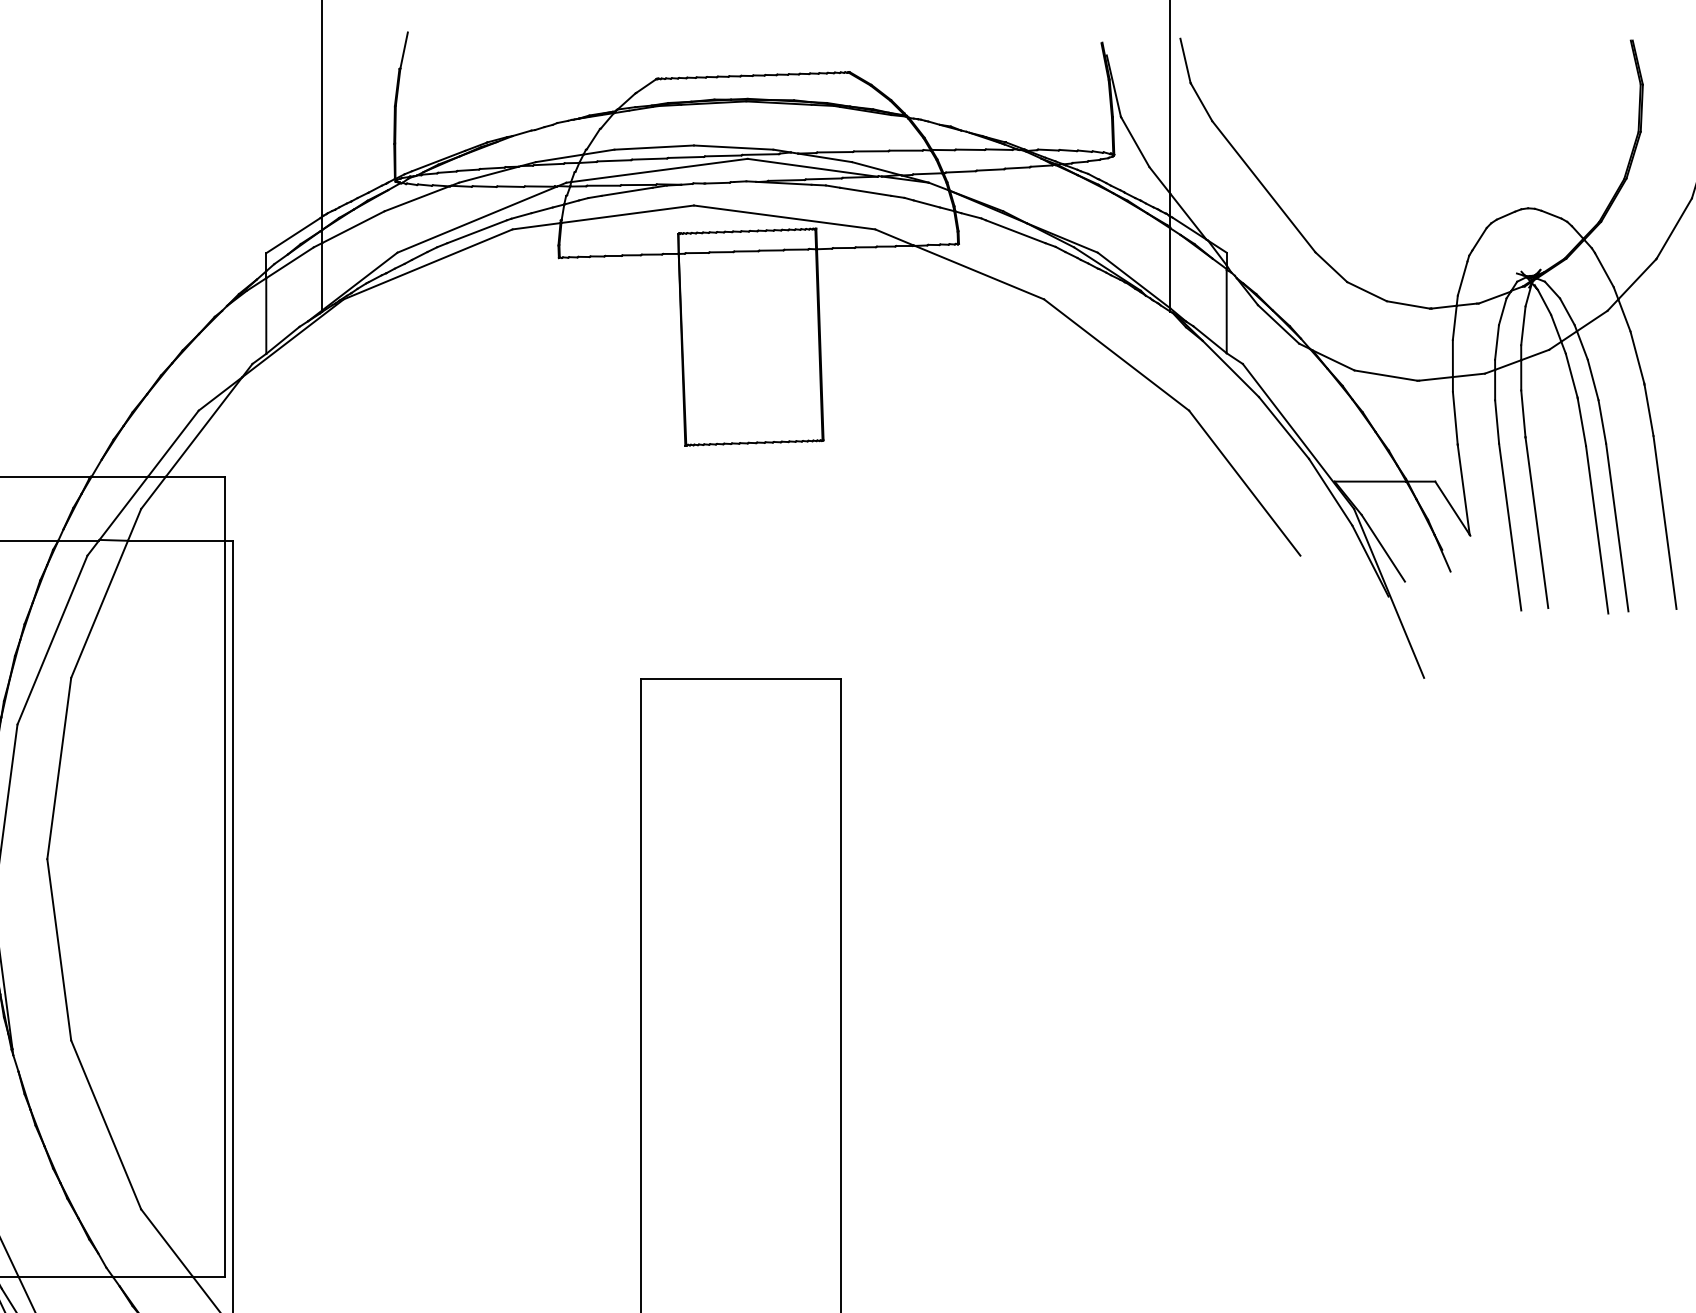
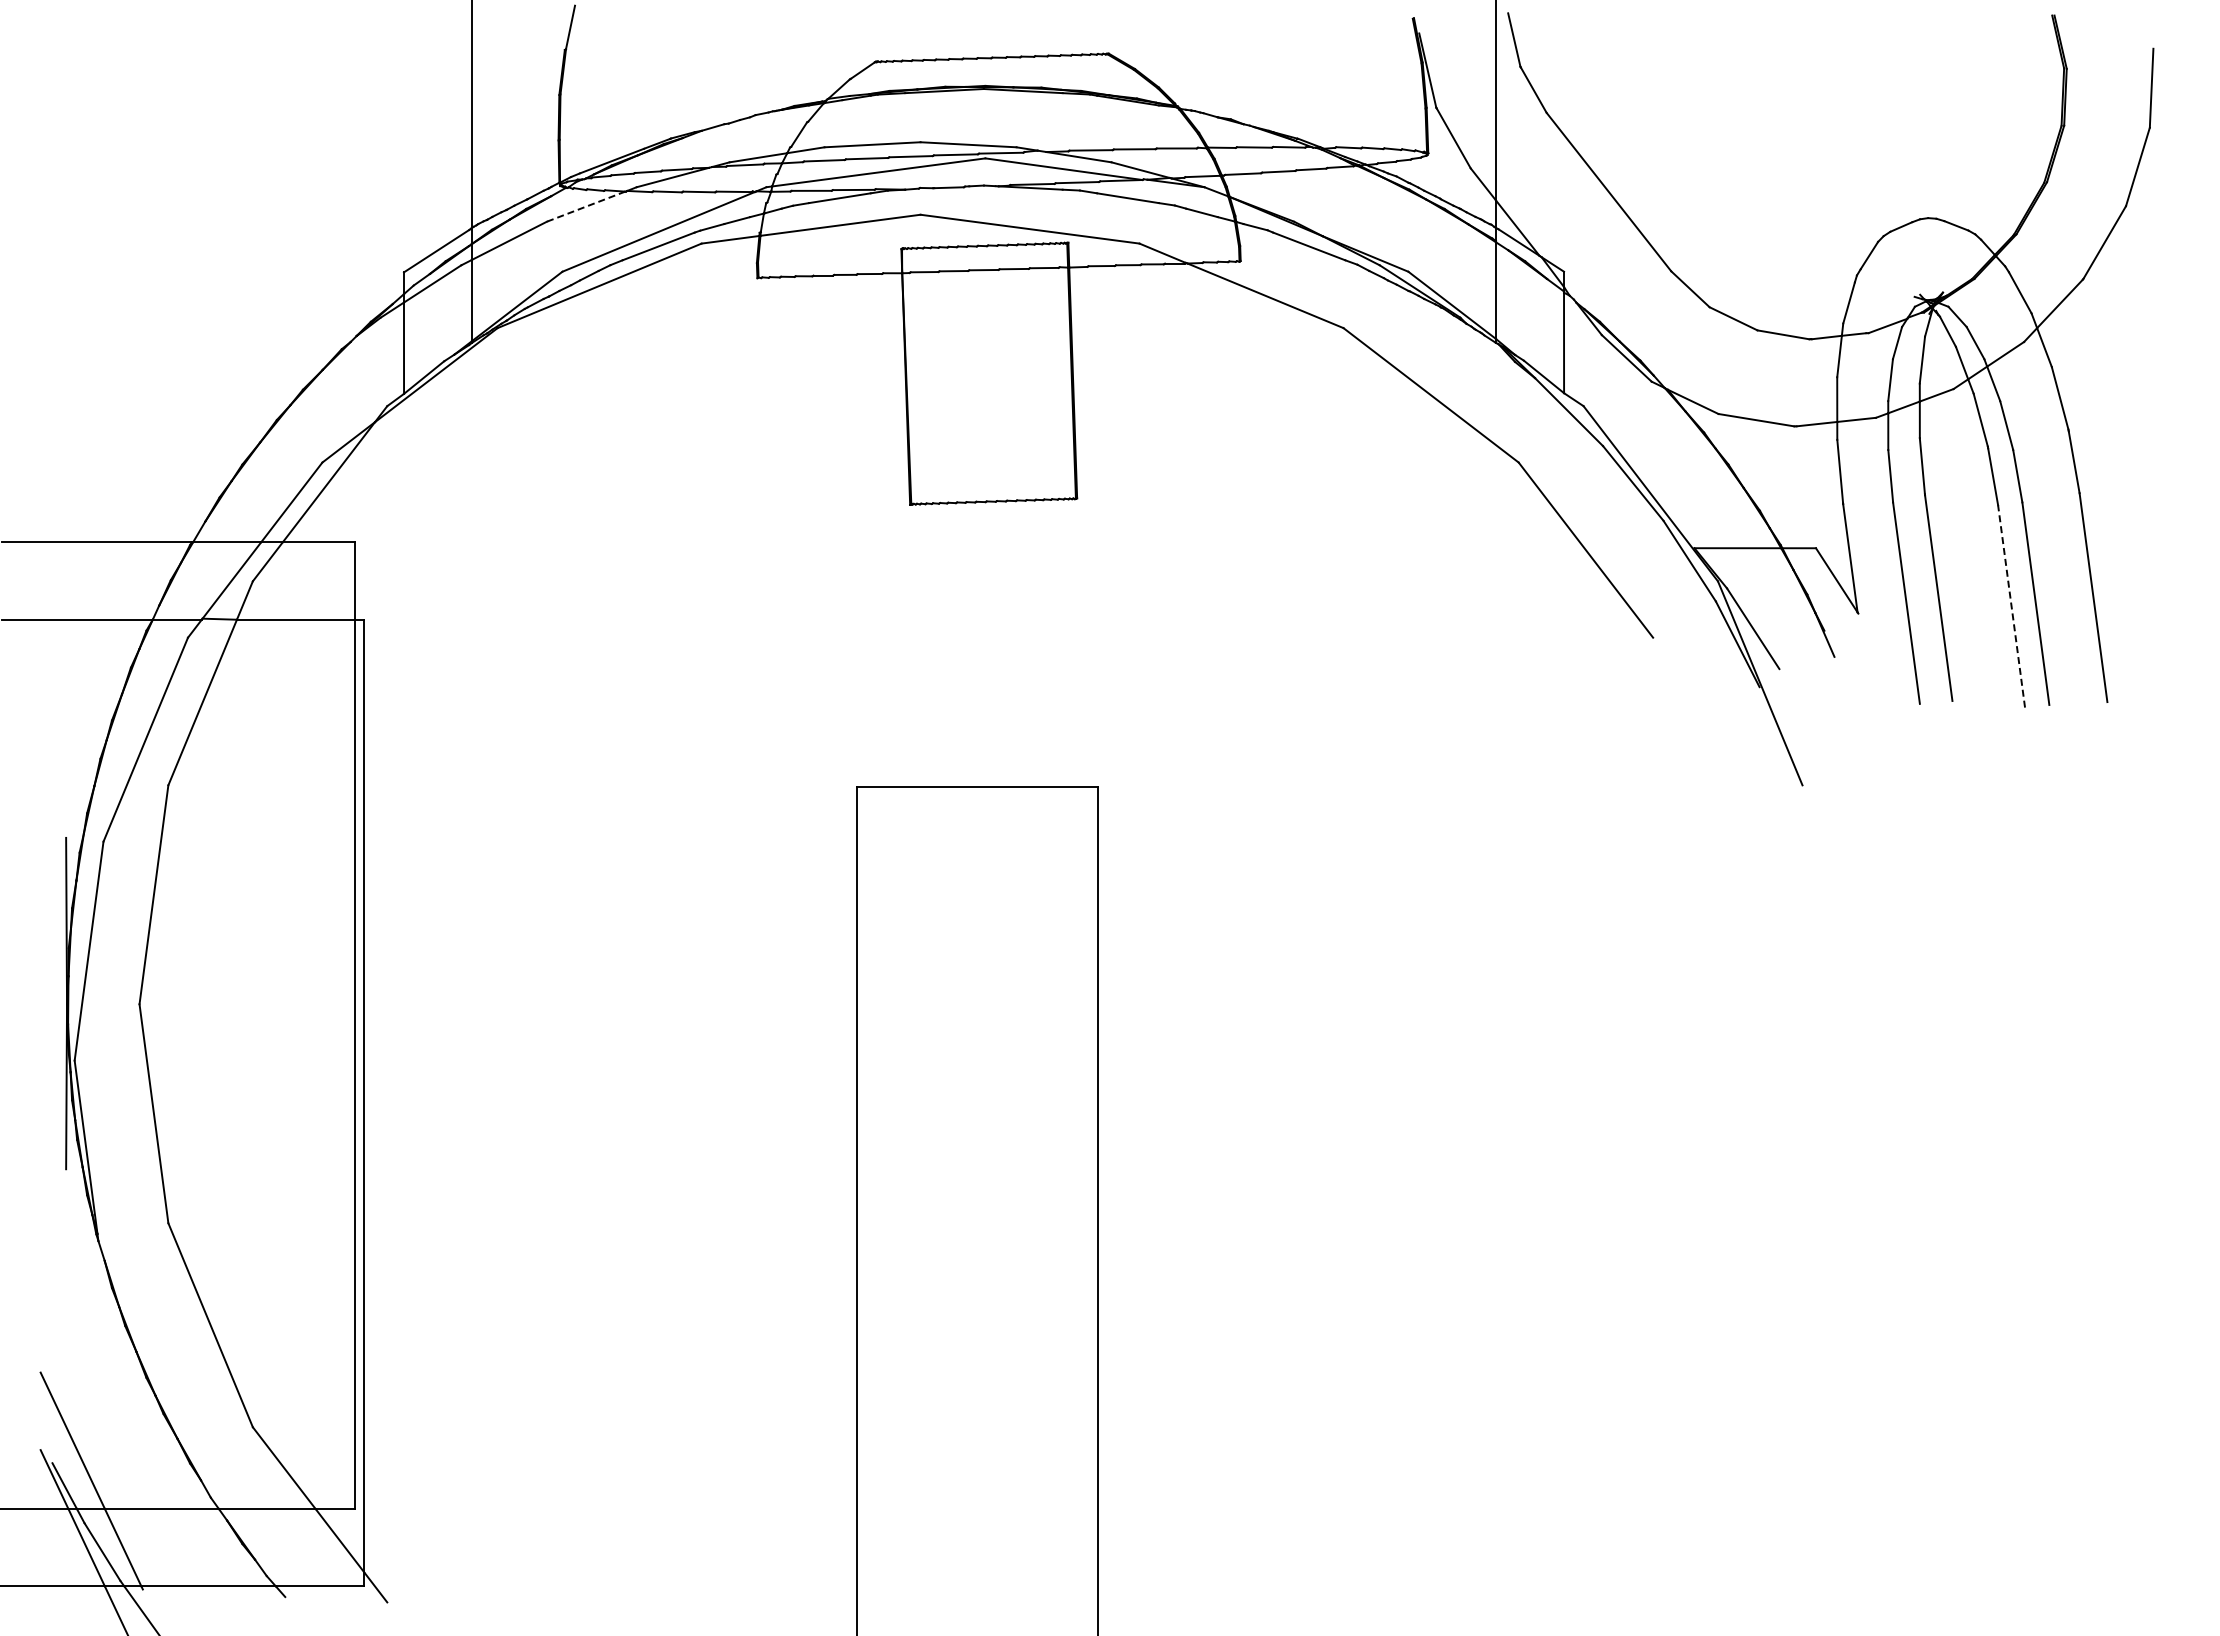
line: (417, 198) -> (586, 206), solid -> dashed
line: (1597, 529) -> (2011, 605), solid -> dashed

